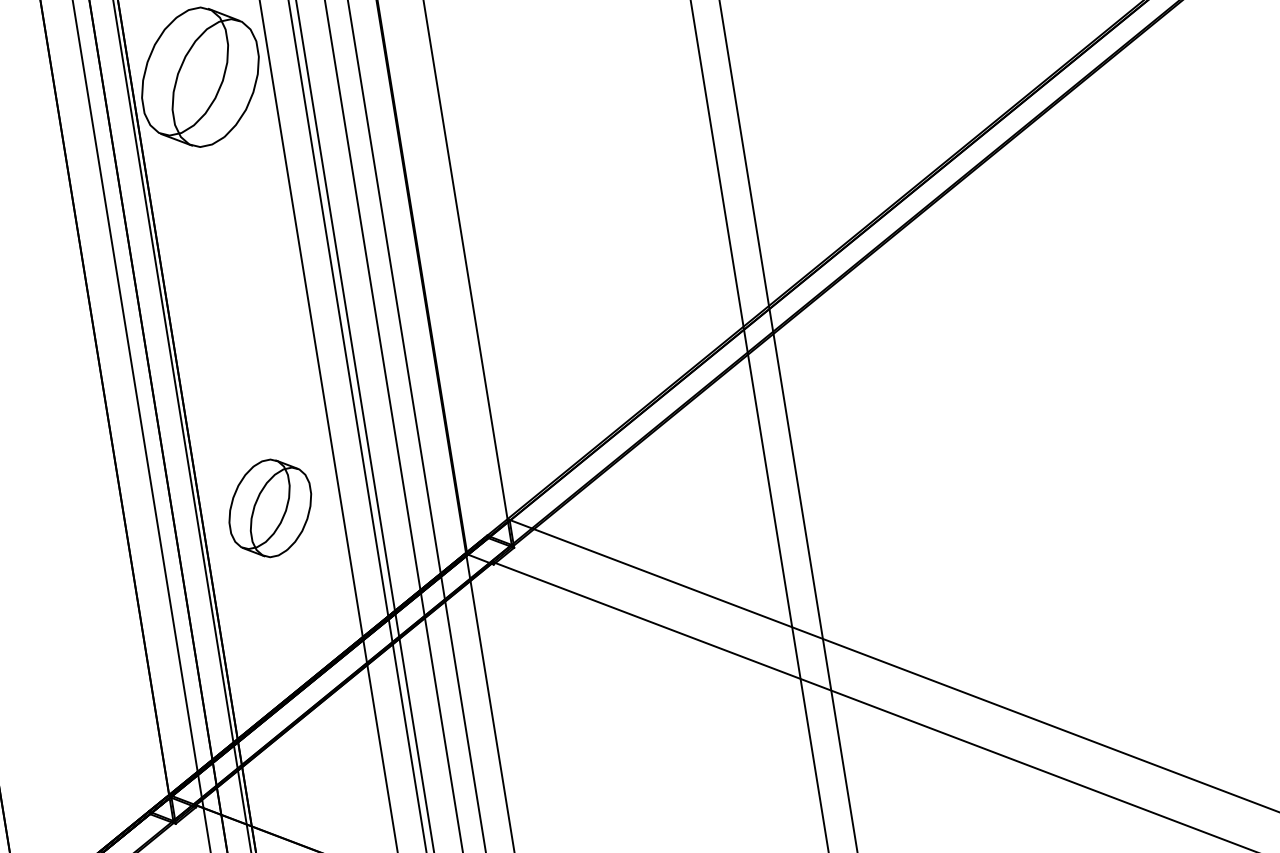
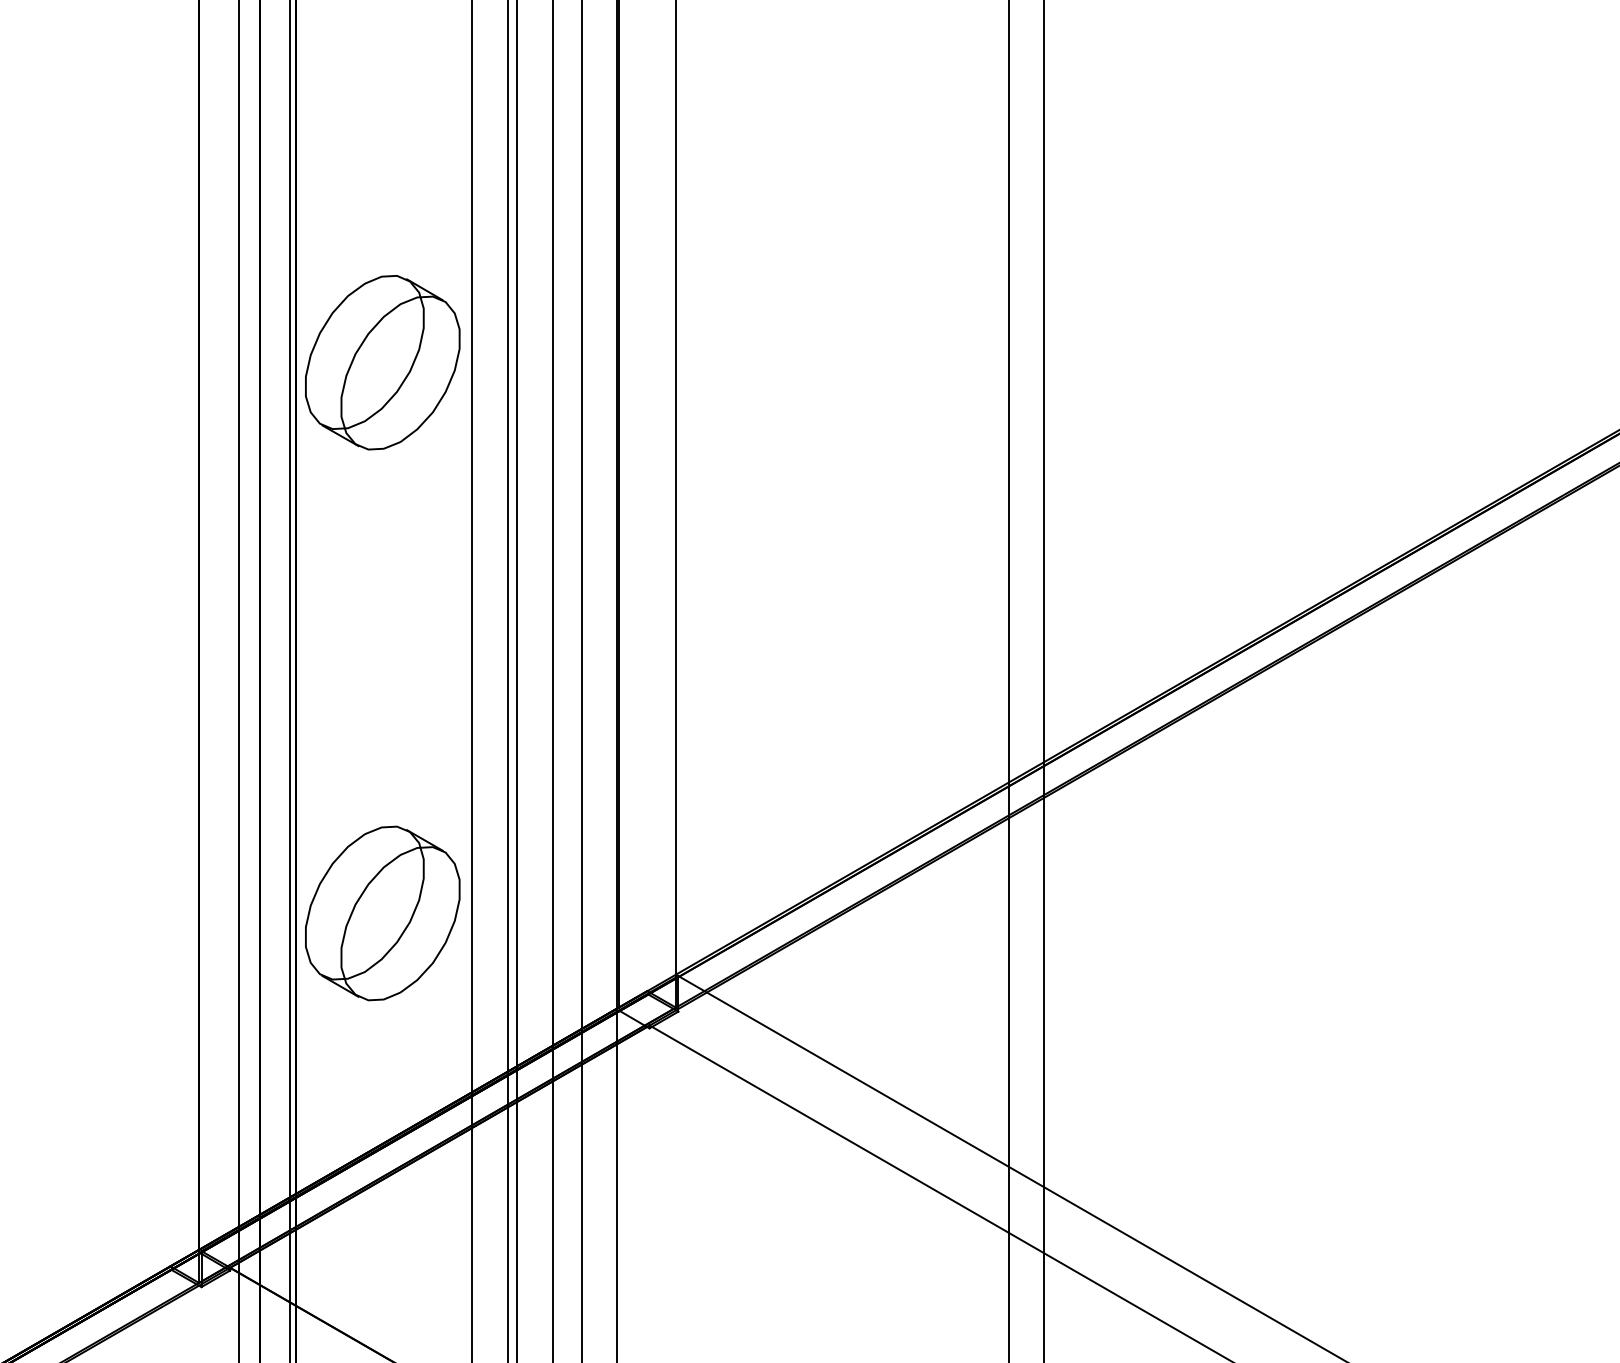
part: (270, 508) -> (382, 913), size x1.43

